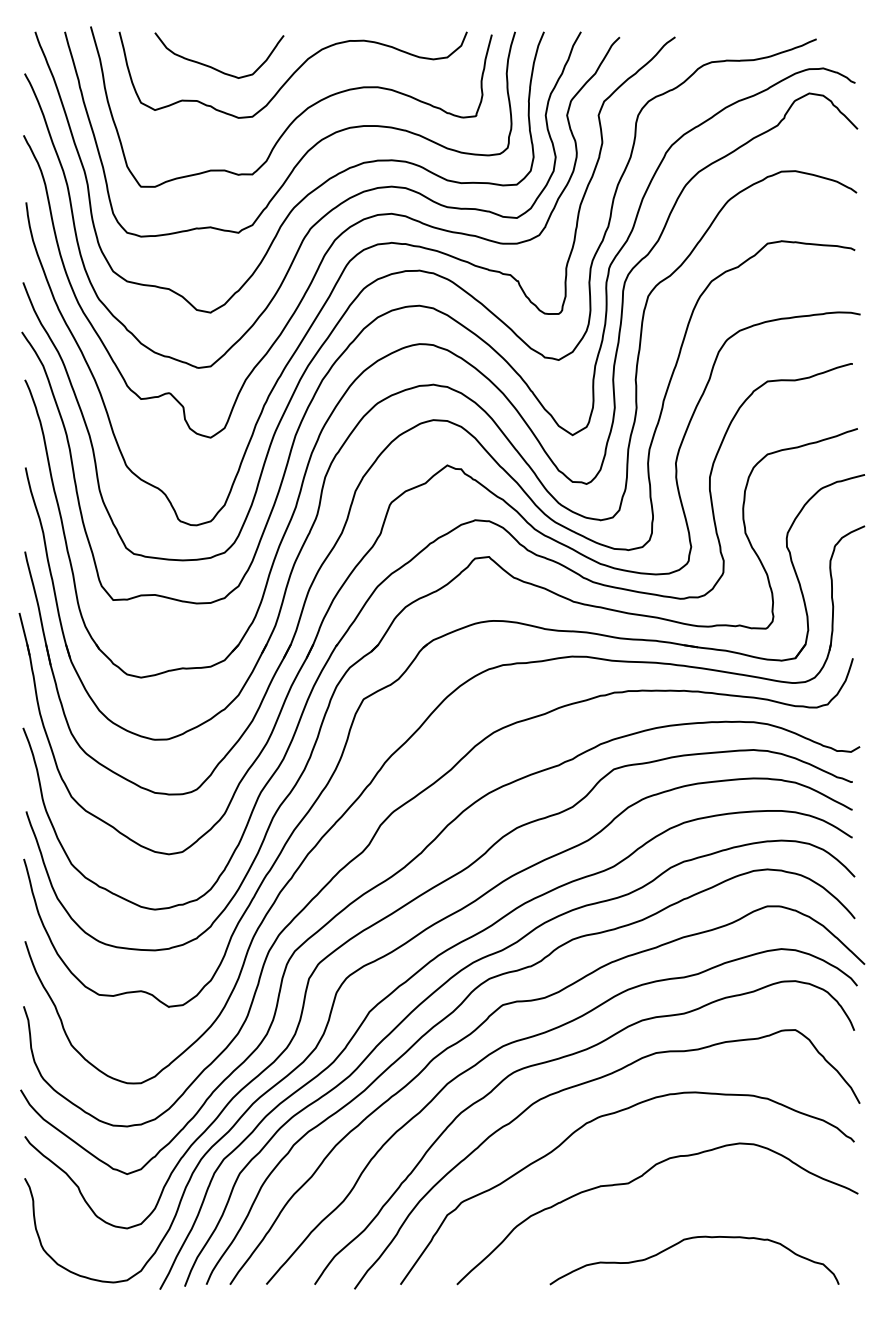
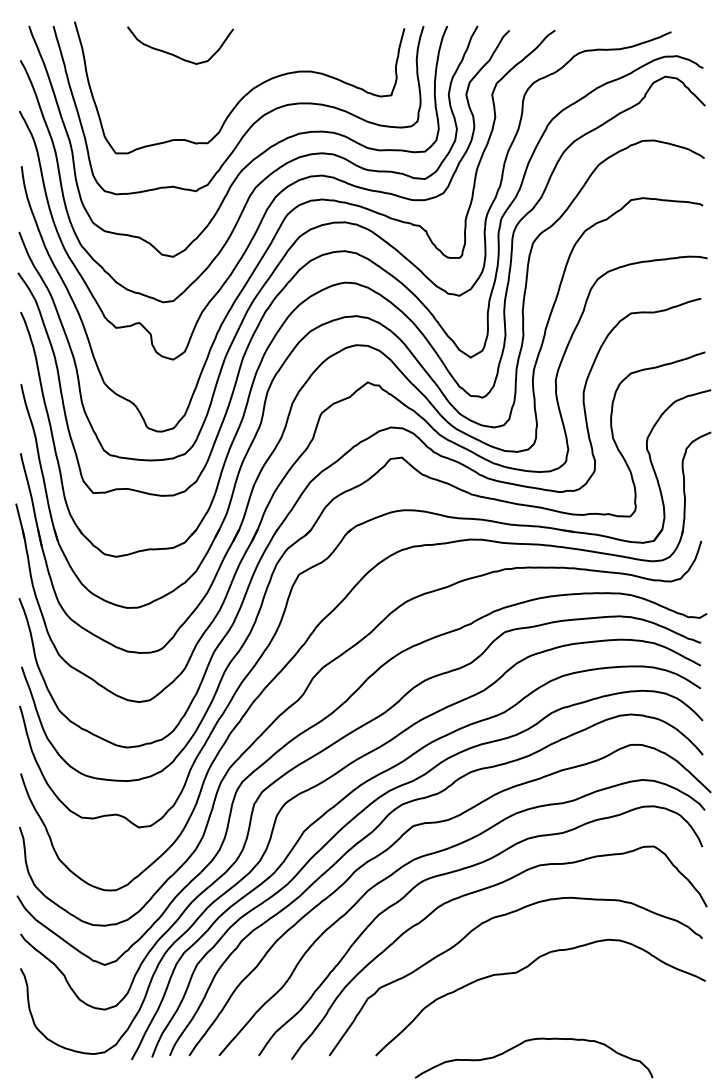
curve: (292, 74) -> (240, 61), removed
curve: (690, 1239) -> (530, 1040), moved

